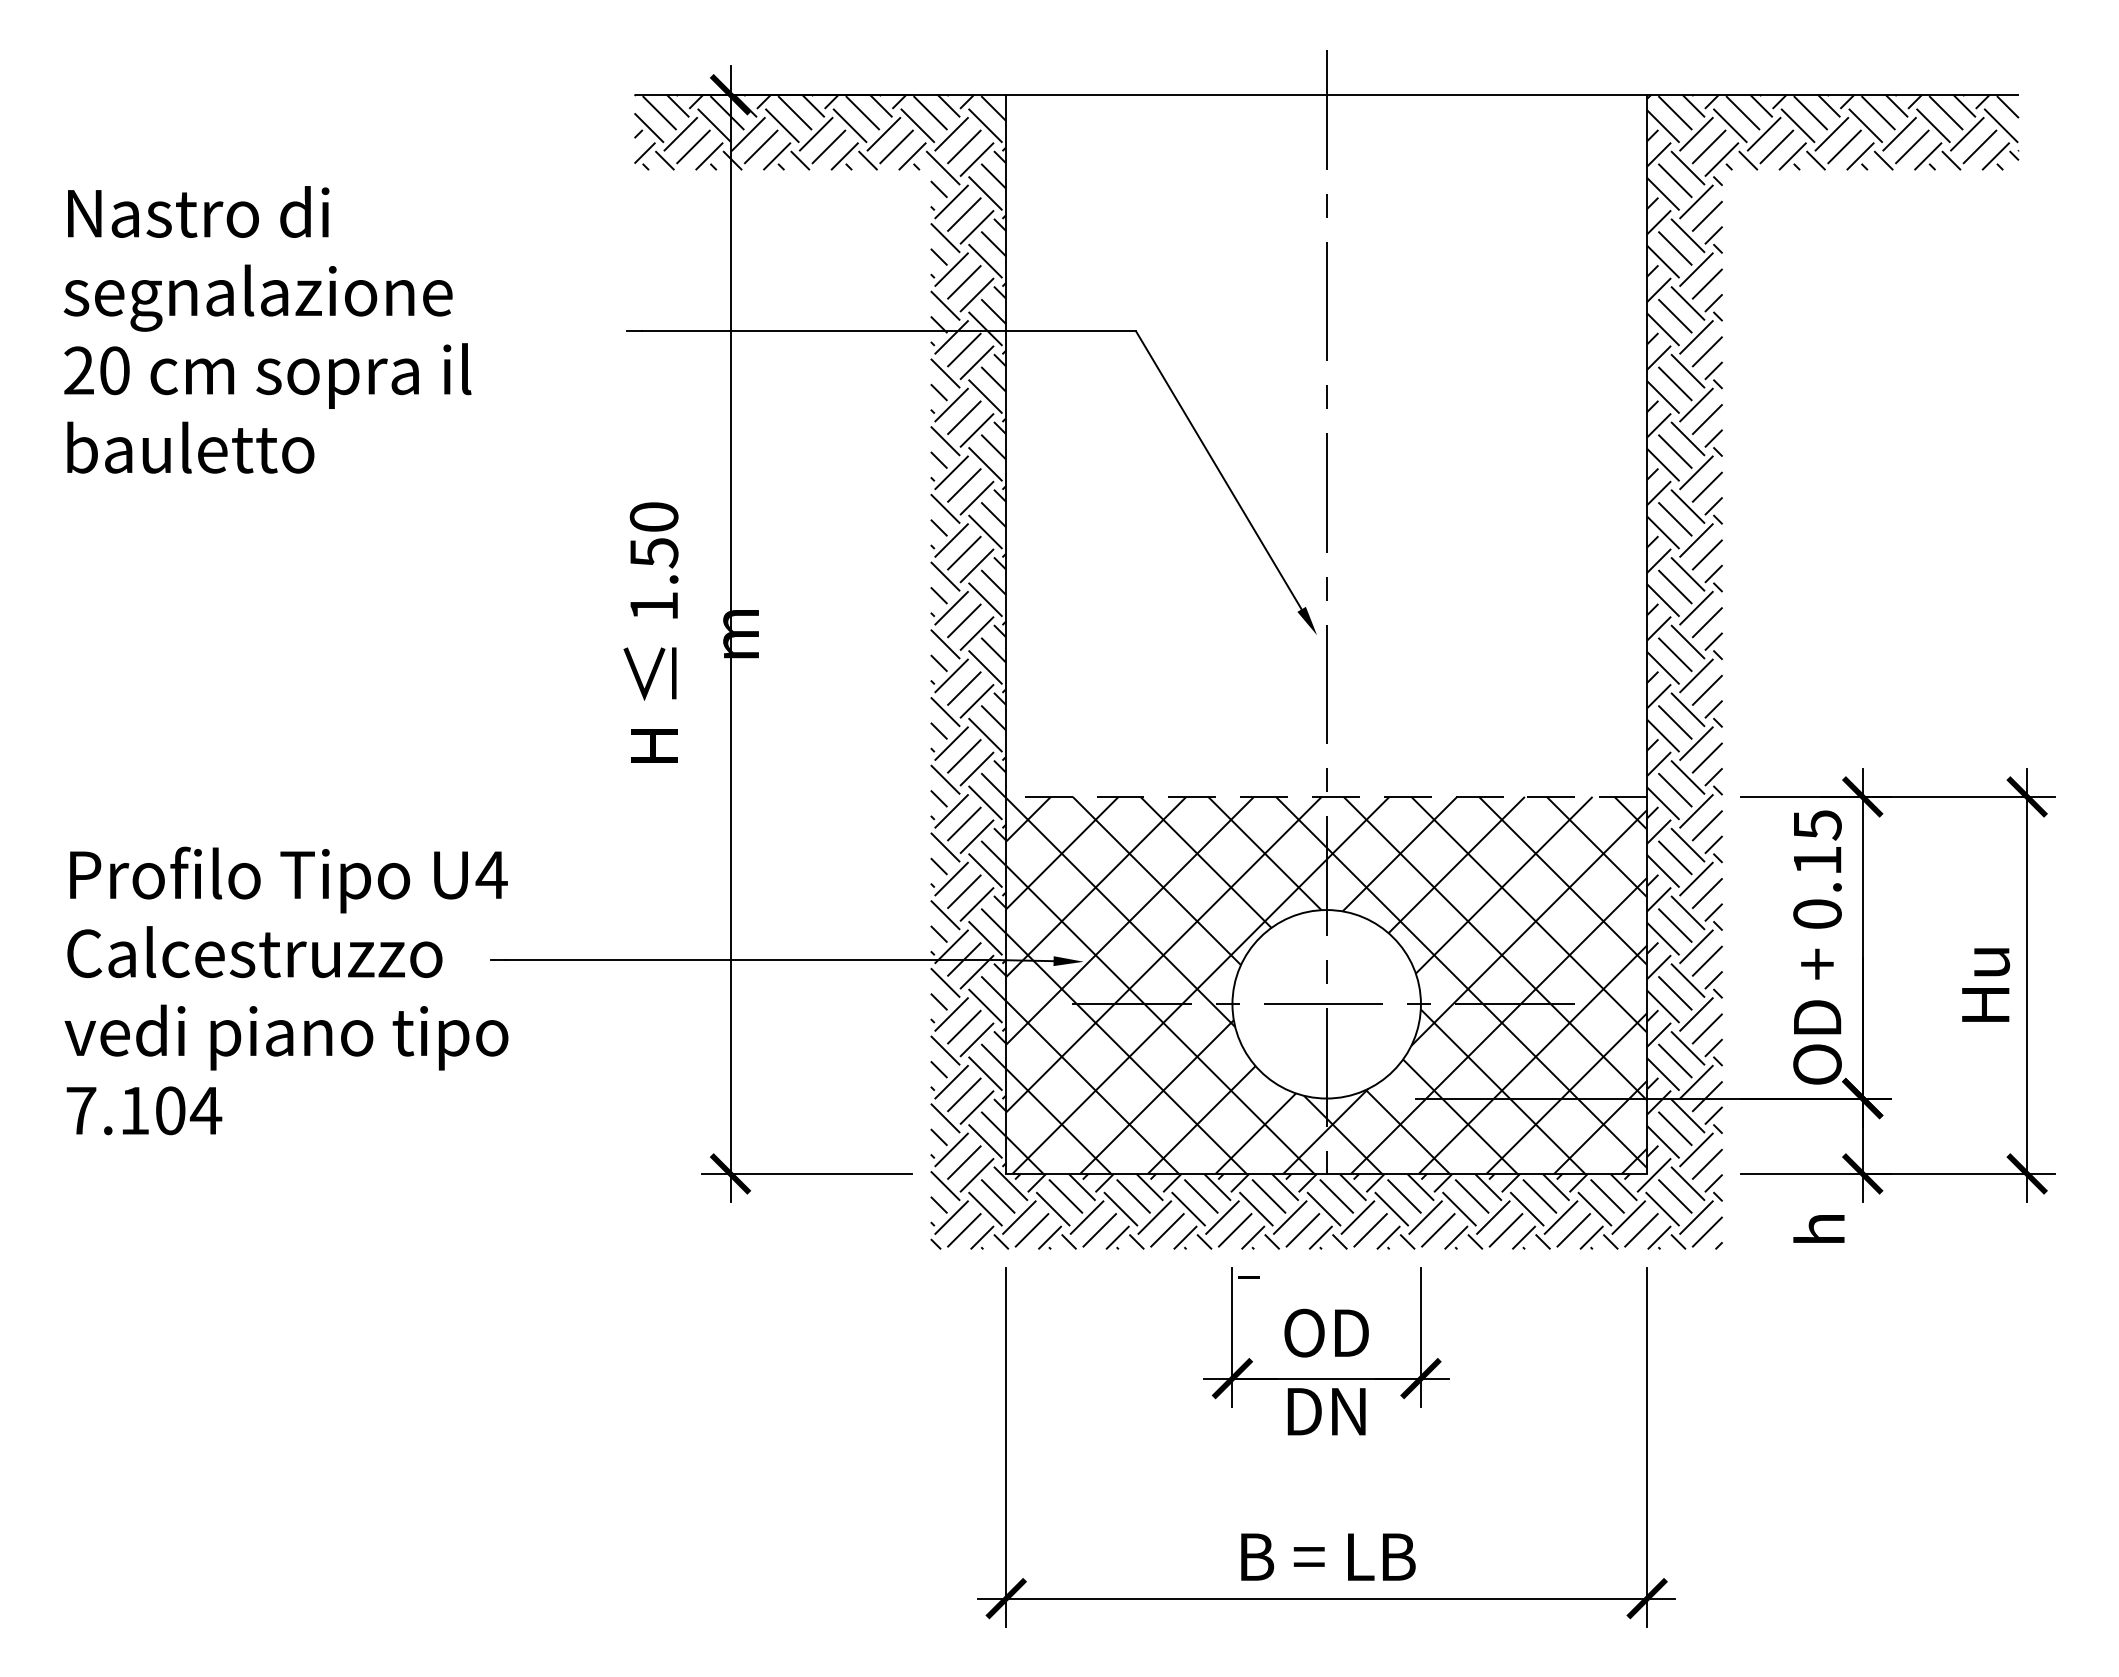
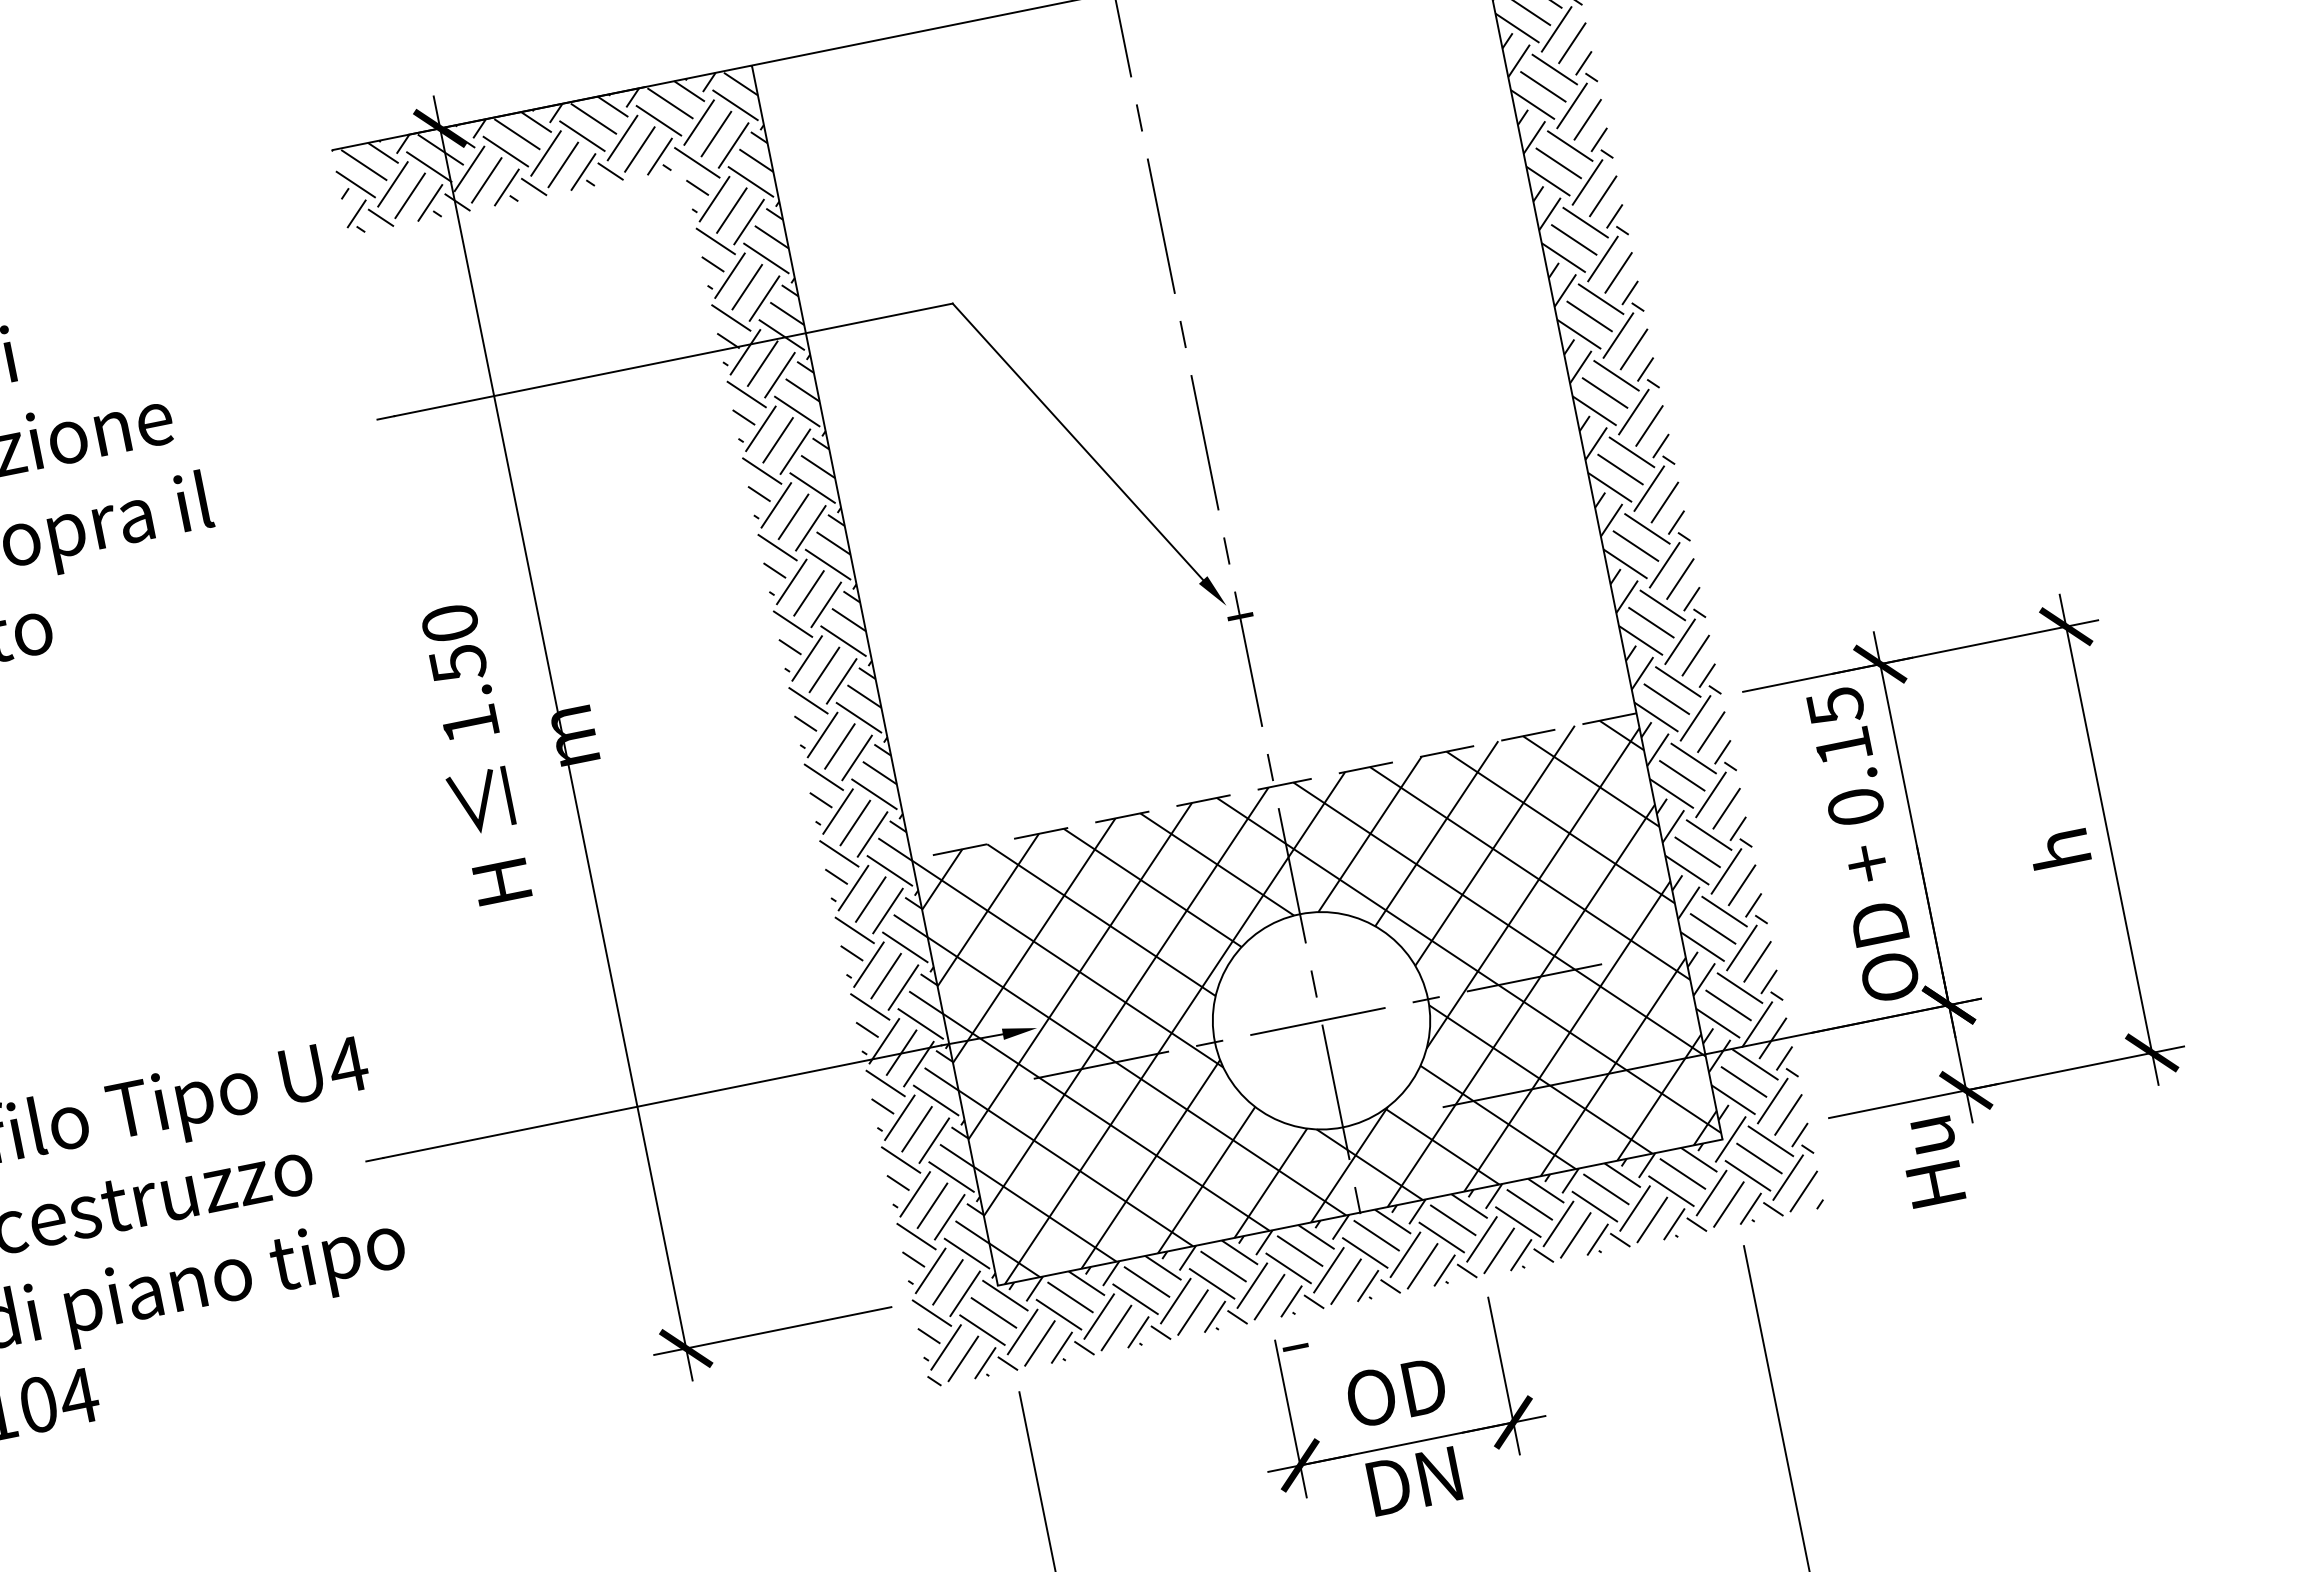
fill: (1326, 646) -> (1239, 616), added
text: (1984, 984) -> (2060, 848), Hu -> h
text: (1819, 1228) -> (1929, 1161), h -> Hu

